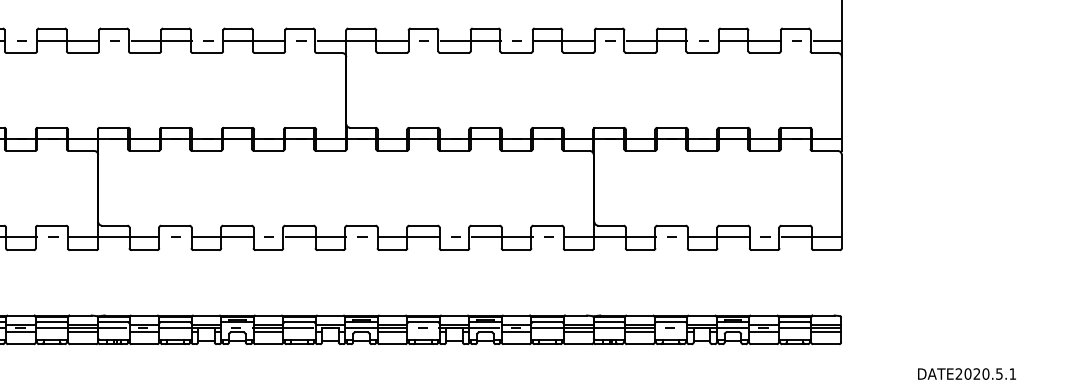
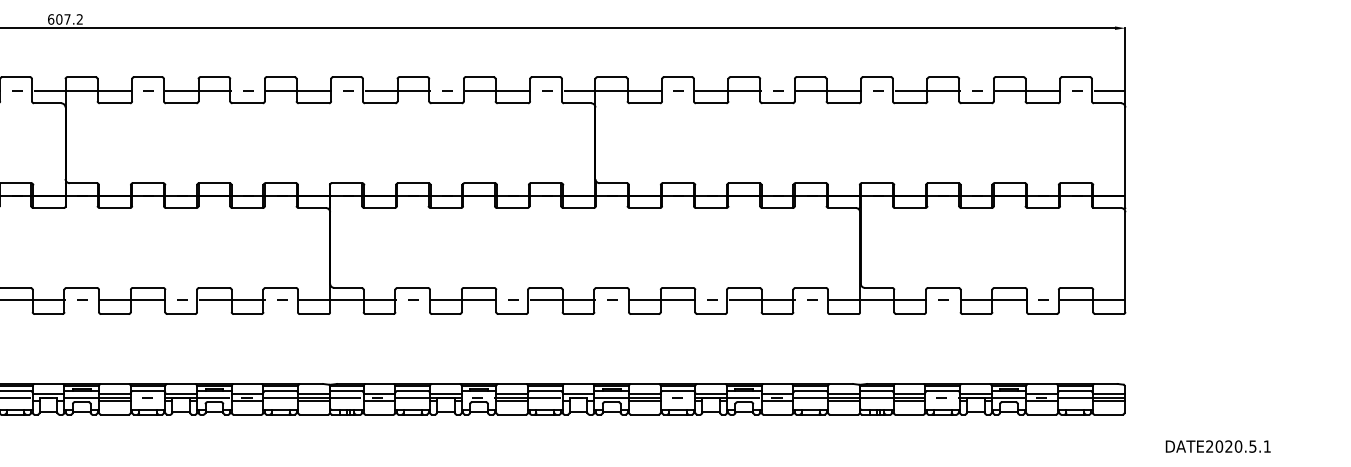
text: (966, 373) -> (1217, 446), moved

